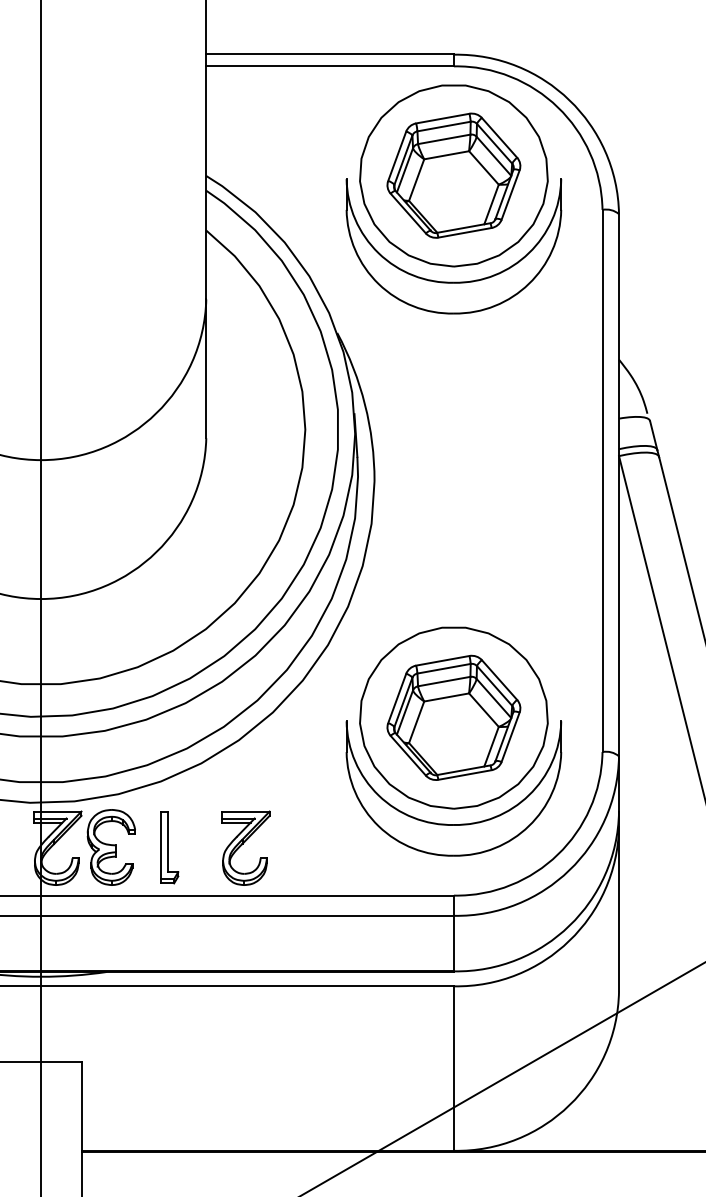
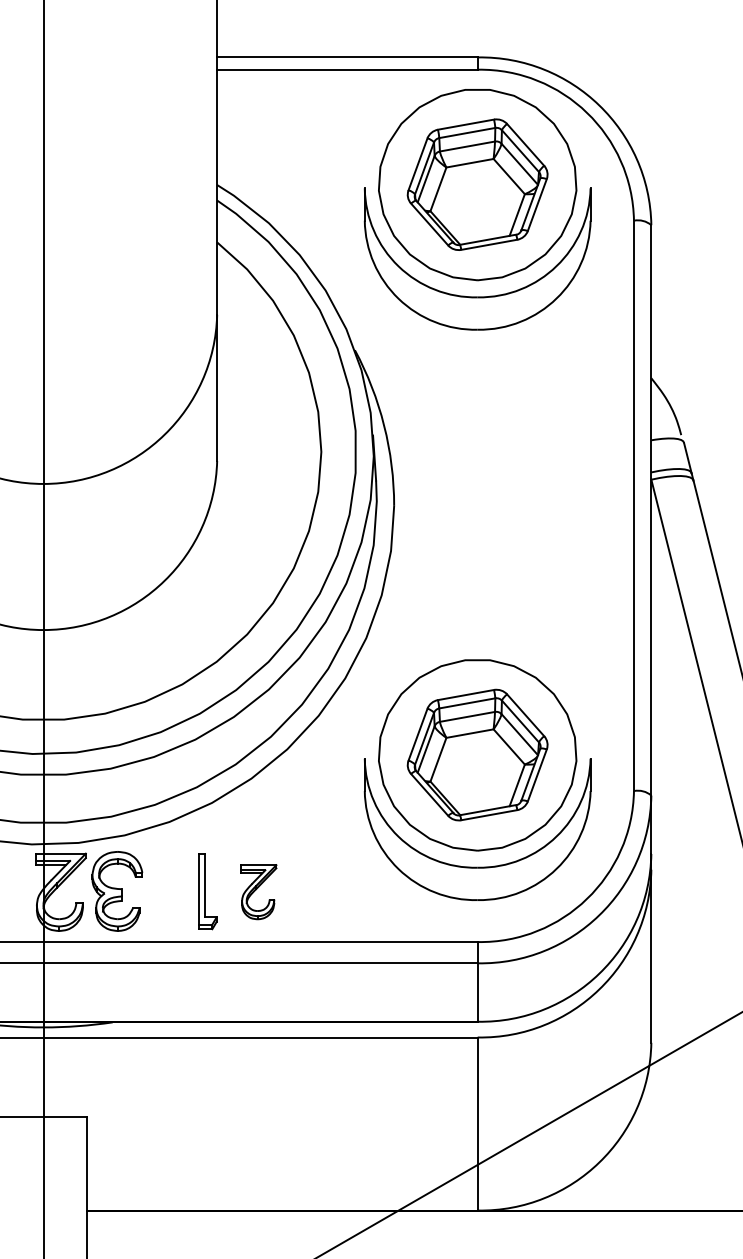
part: (169, 847) -> (207, 891), moved
part: (245, 847) -> (258, 891), size x0.7

